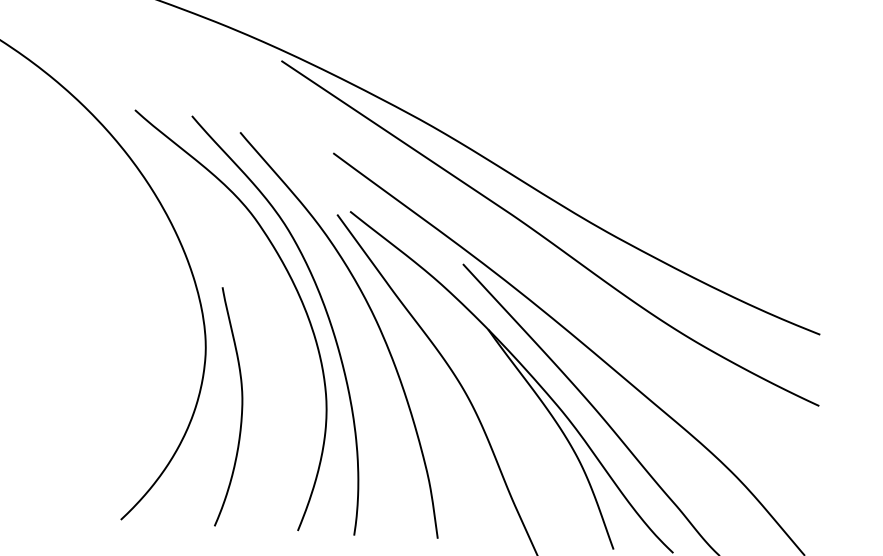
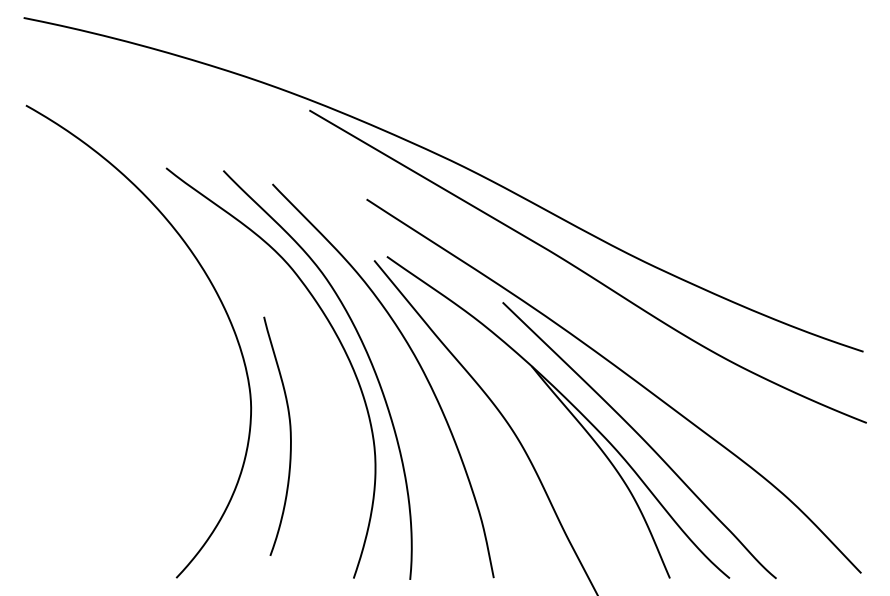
curve: (241, 405) -> (289, 433), moved

